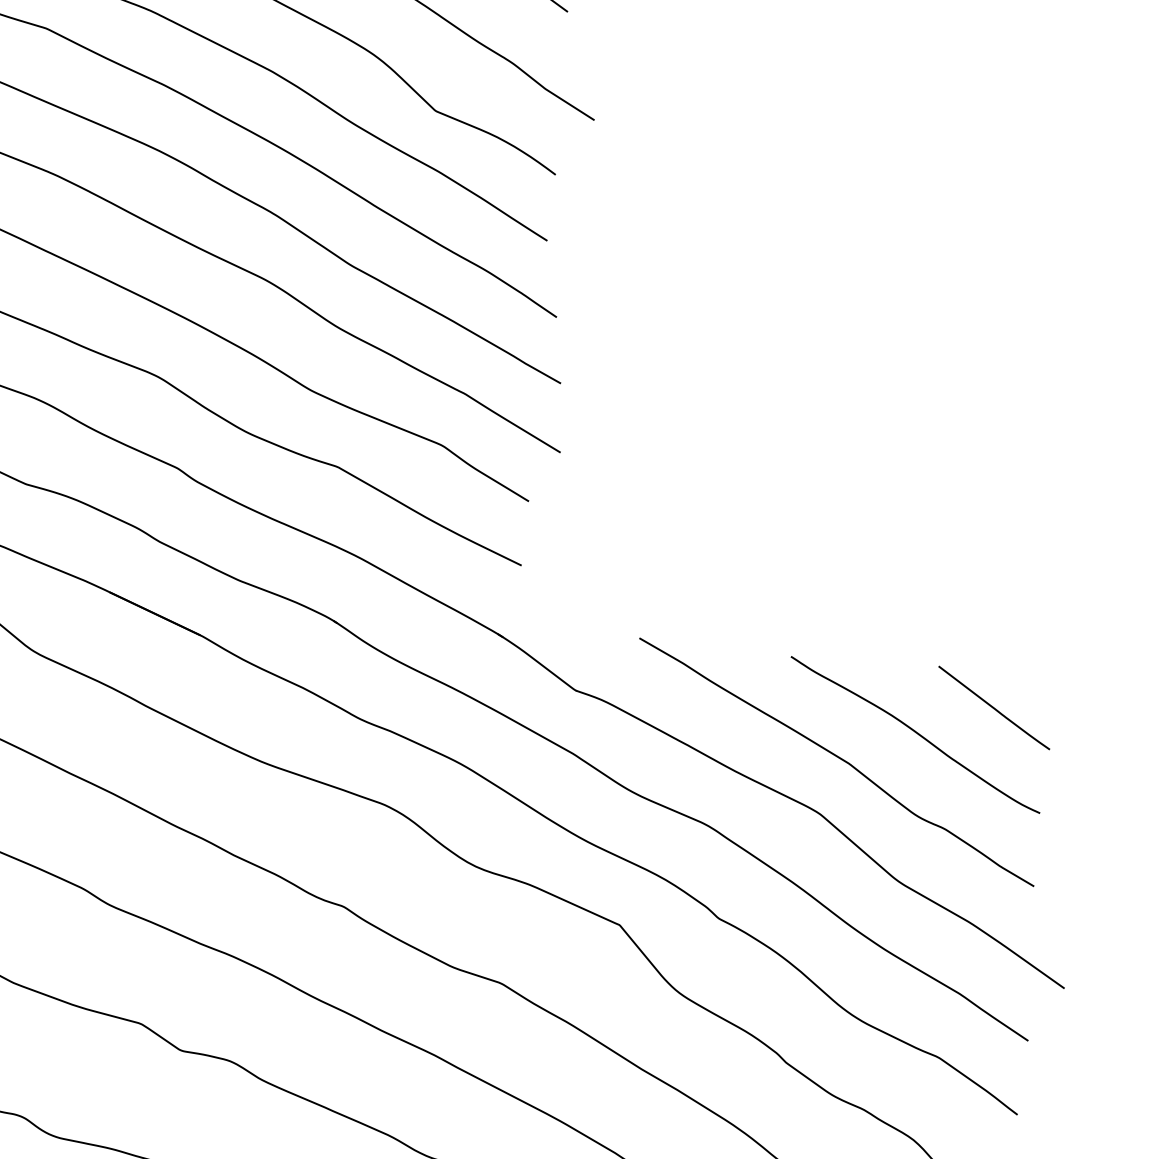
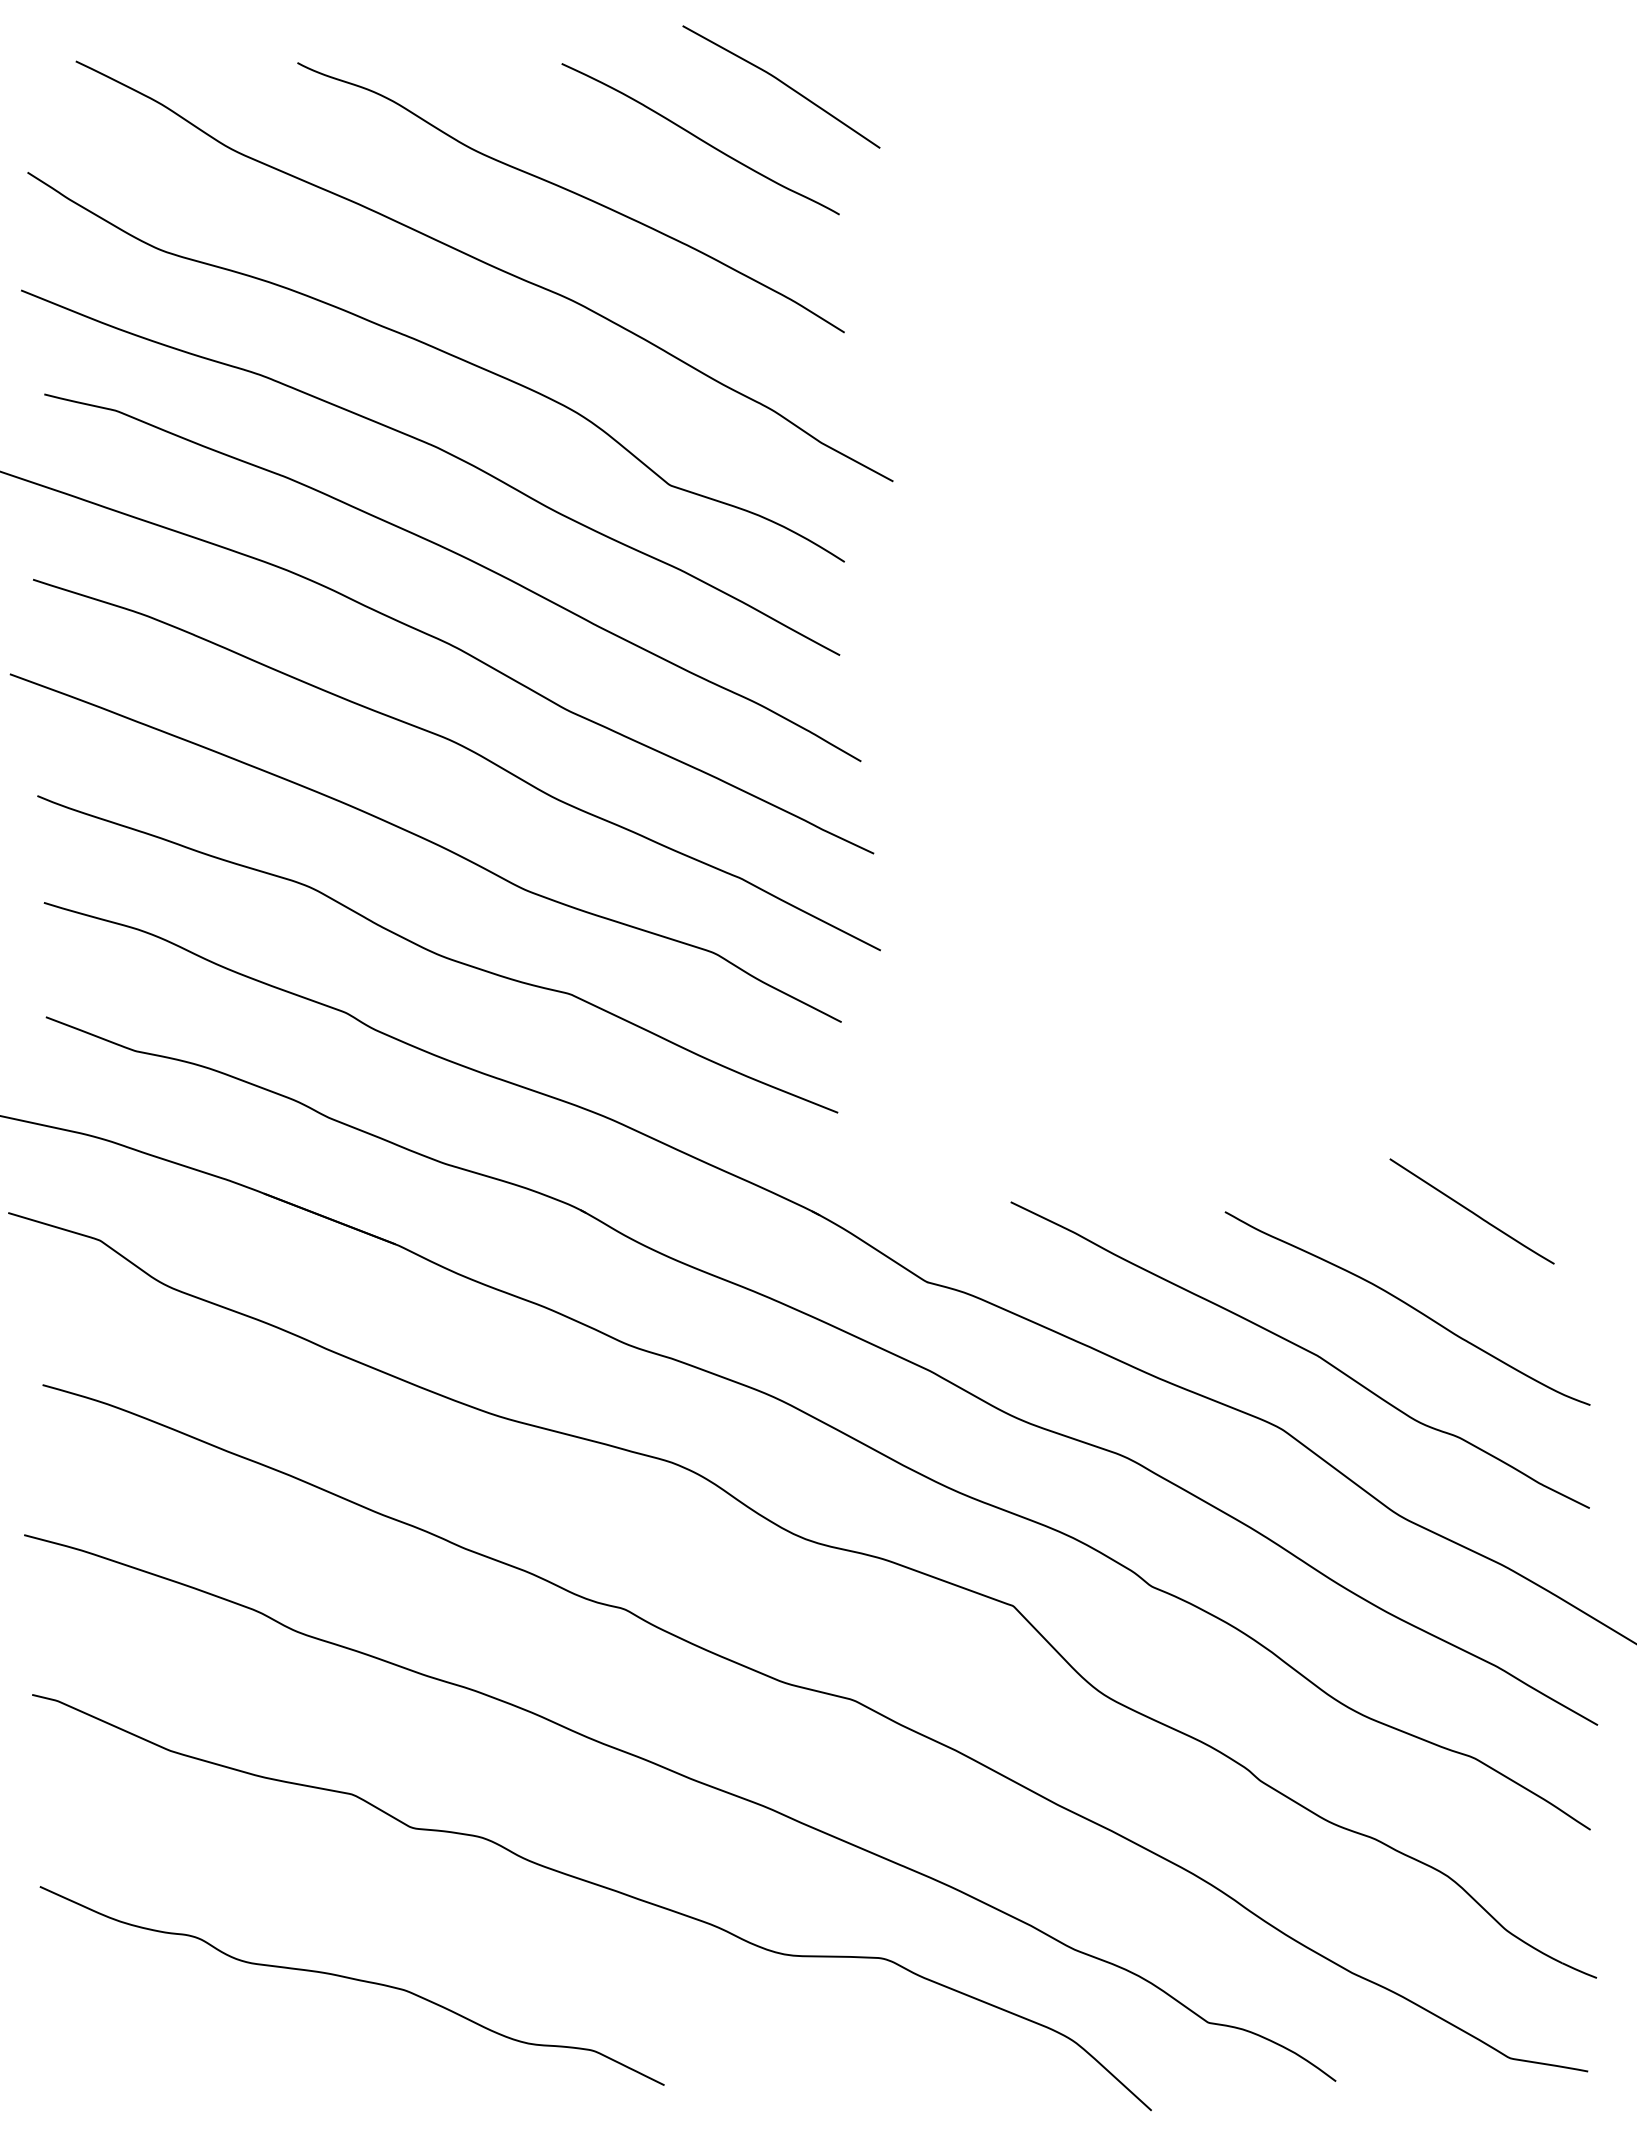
curve: (993, 707) -> (1471, 1211), moved

